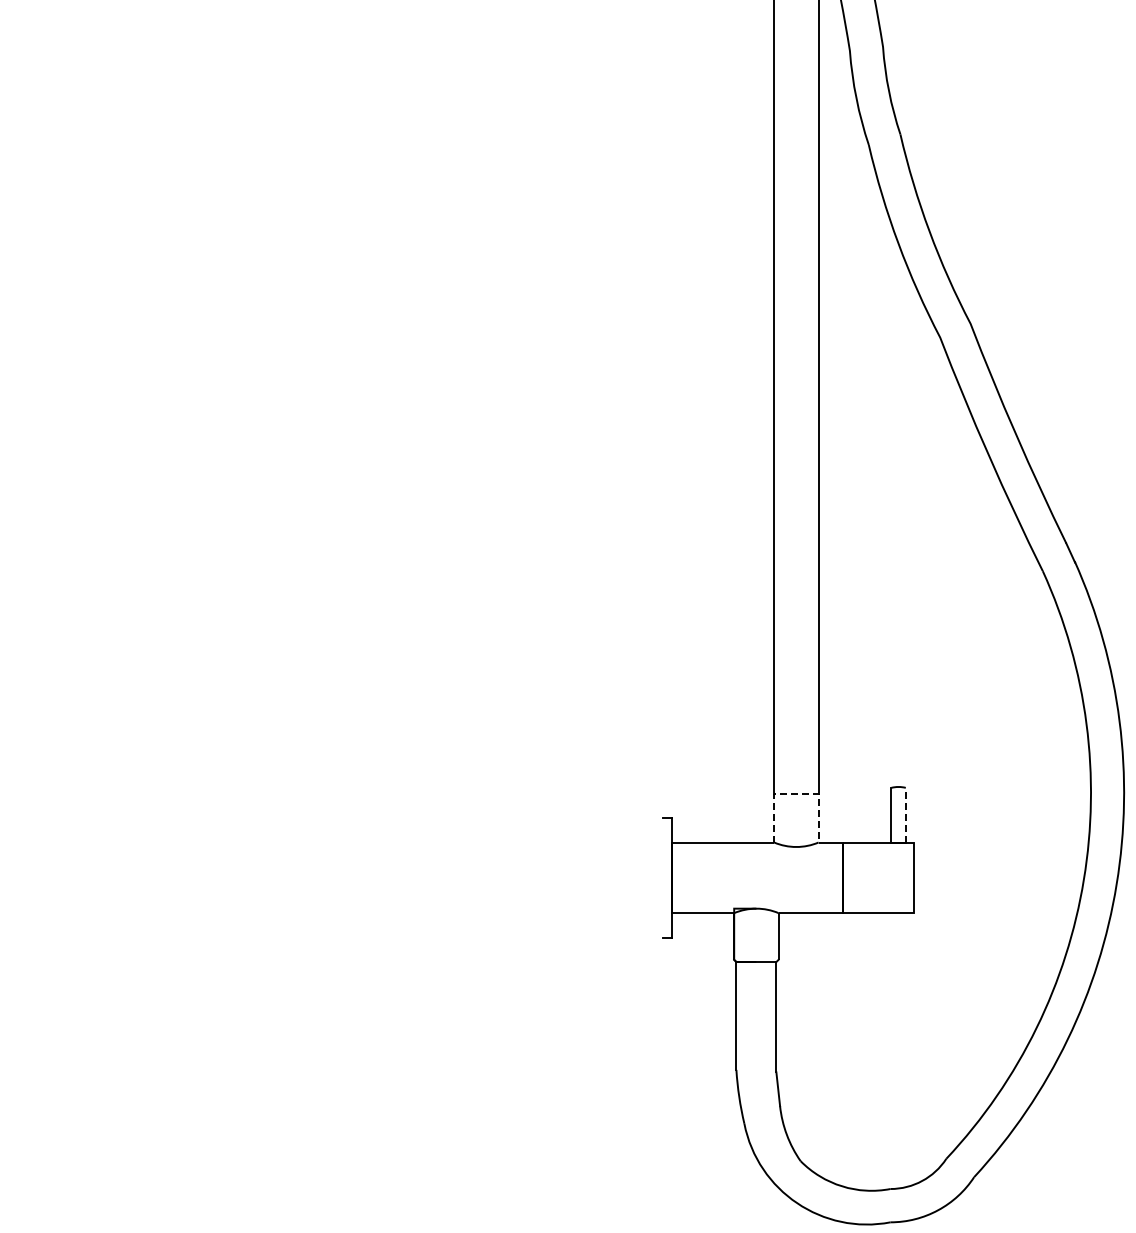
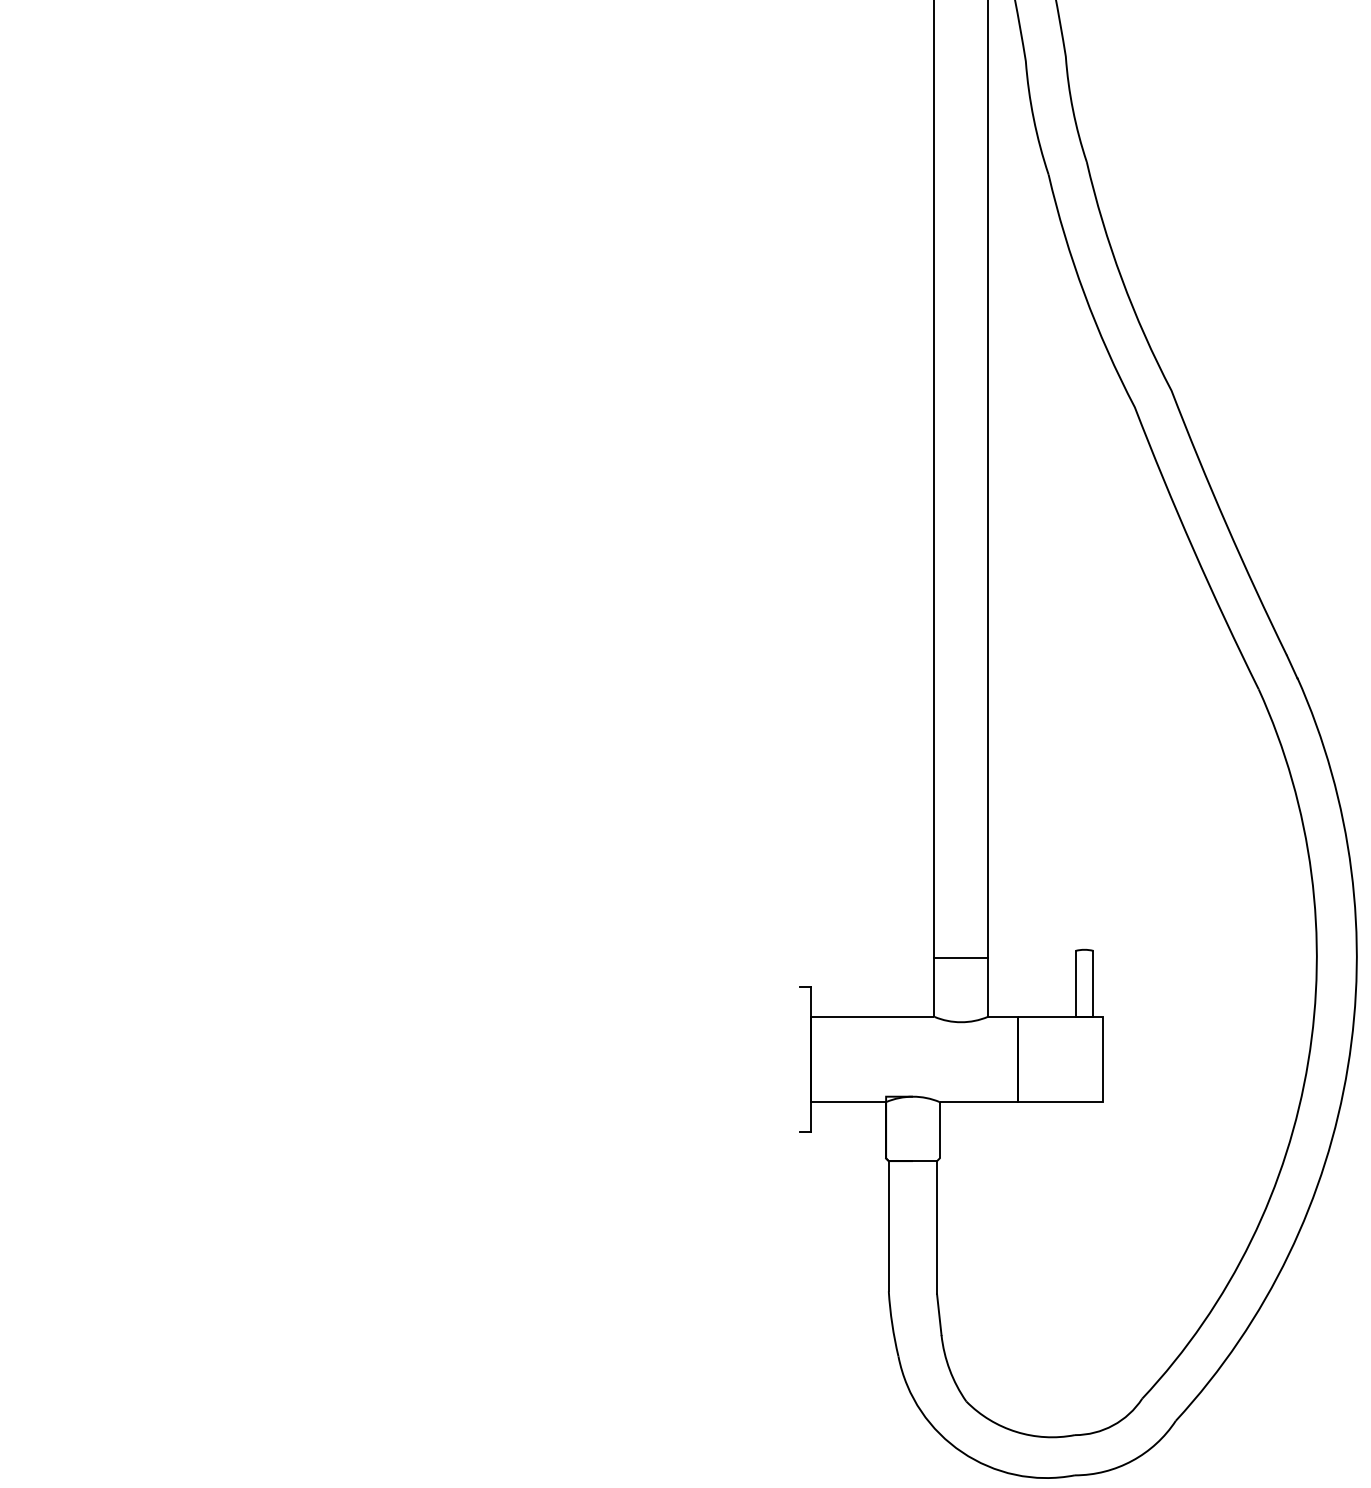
line: (796, 793) -> (961, 957), dashed -> solid
line: (905, 814) -> (1092, 983), dashed -> solid

